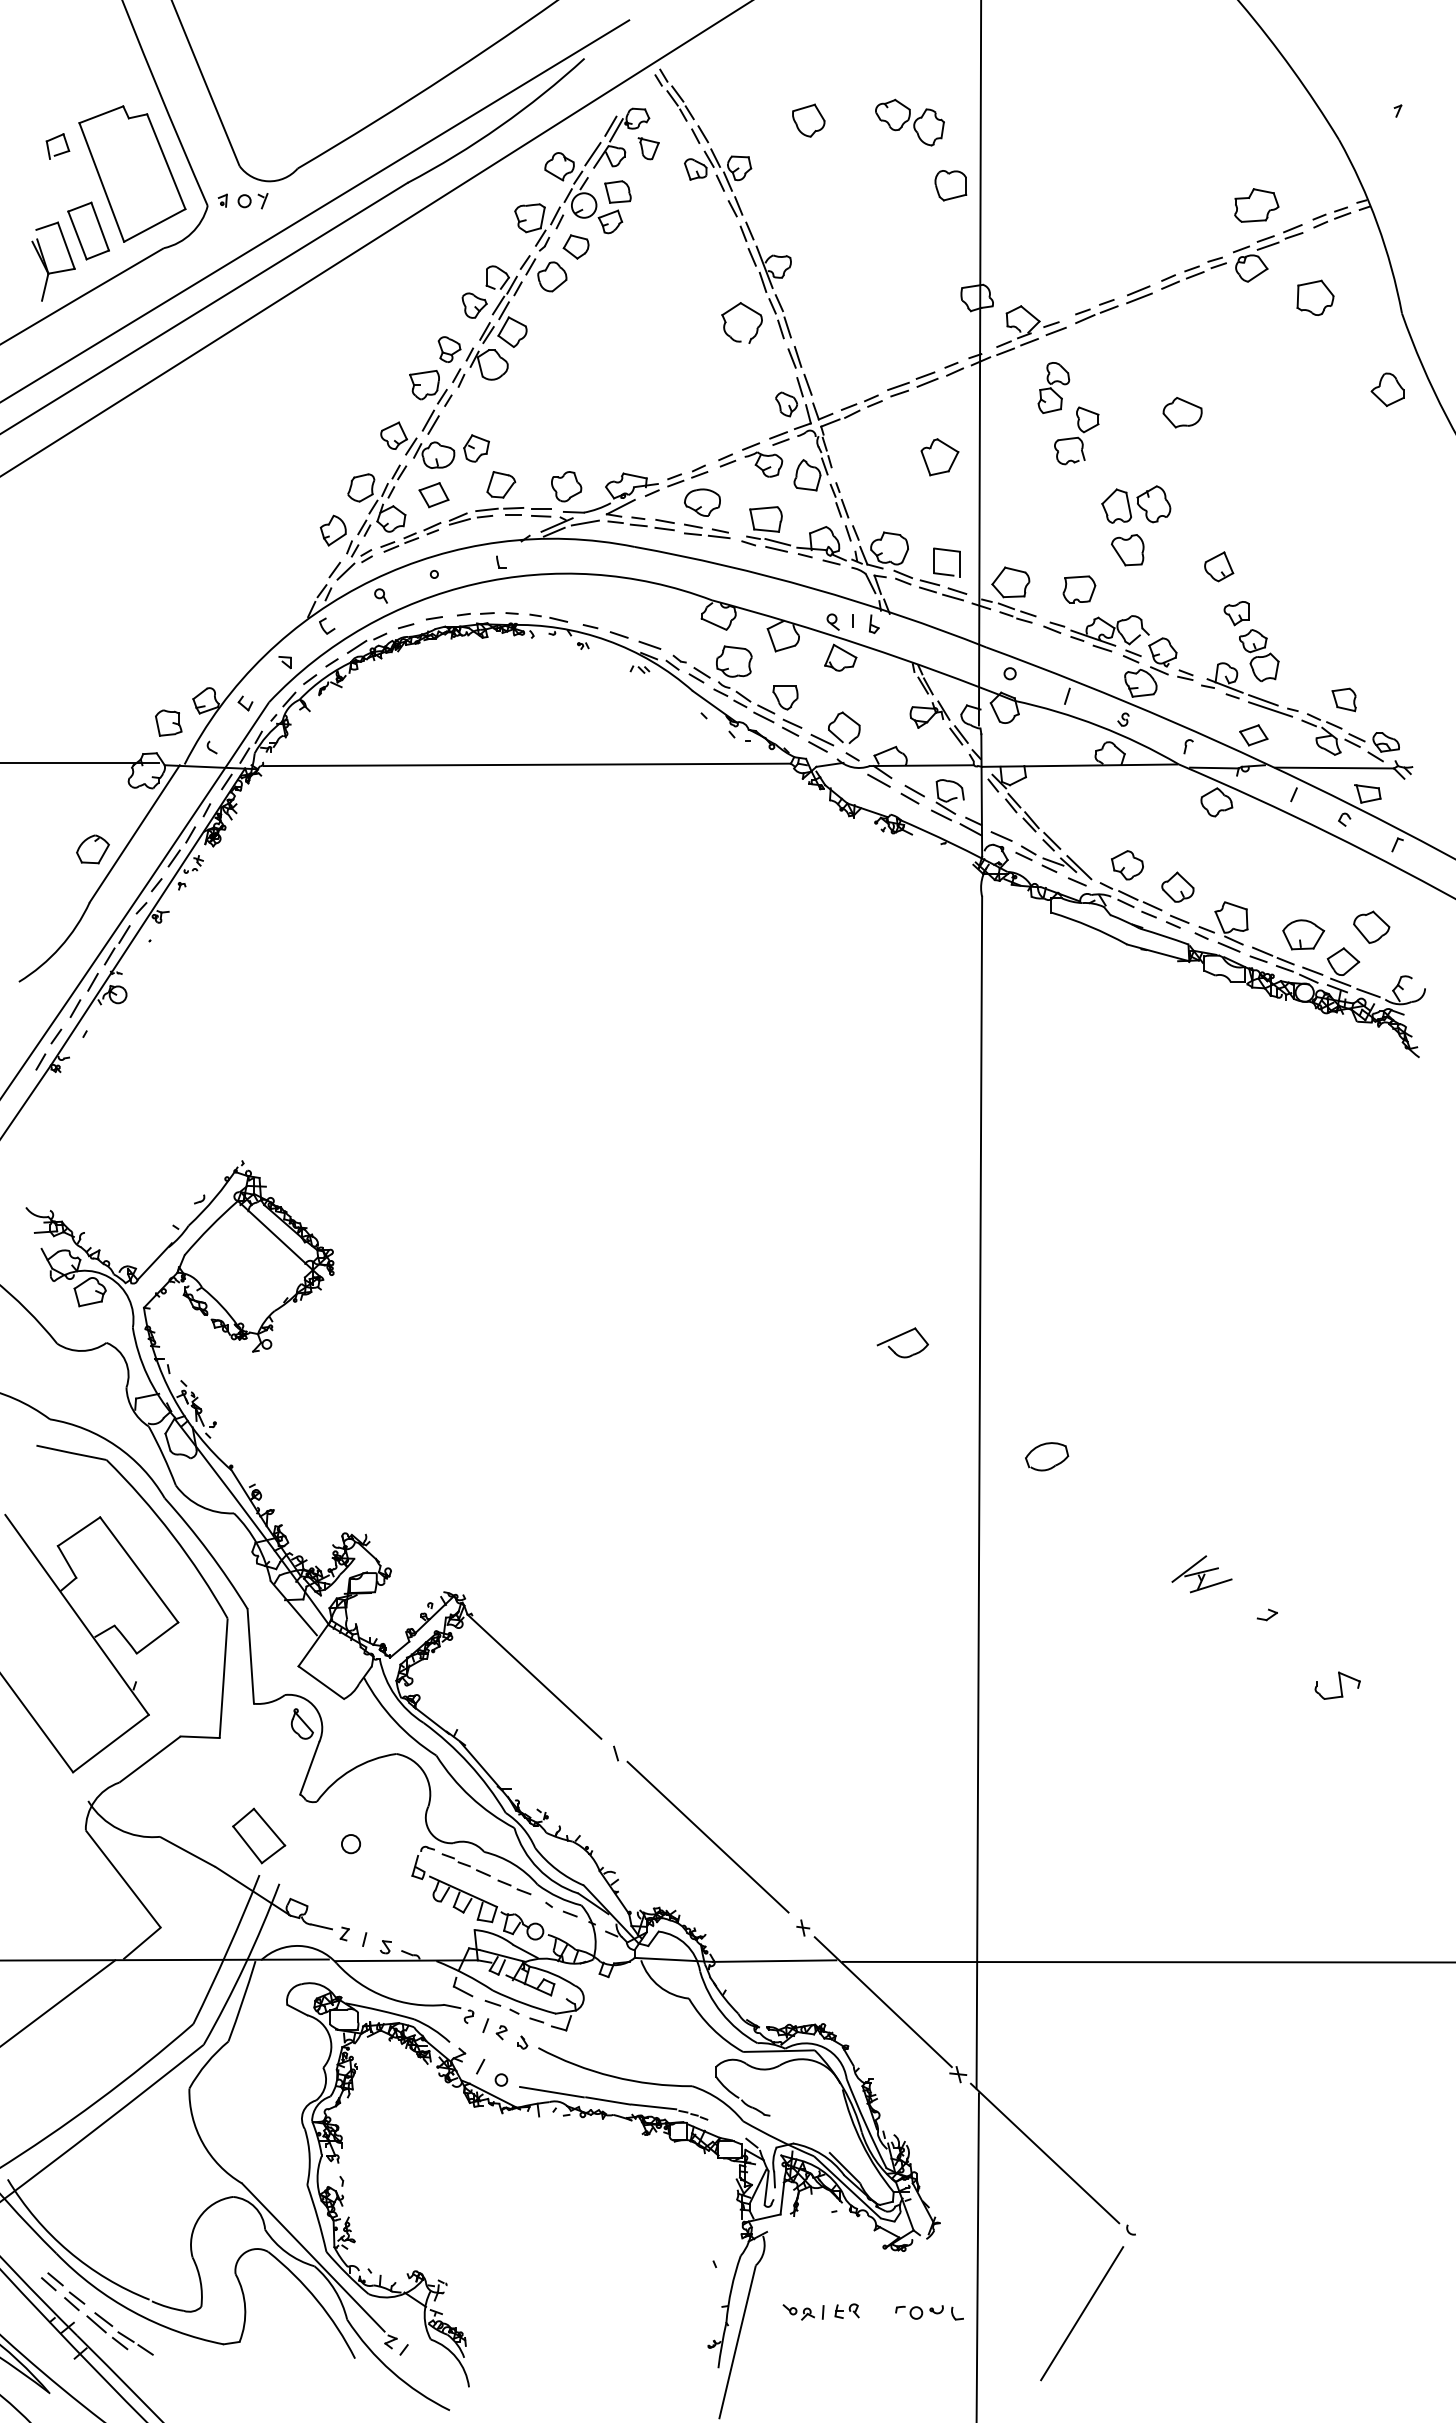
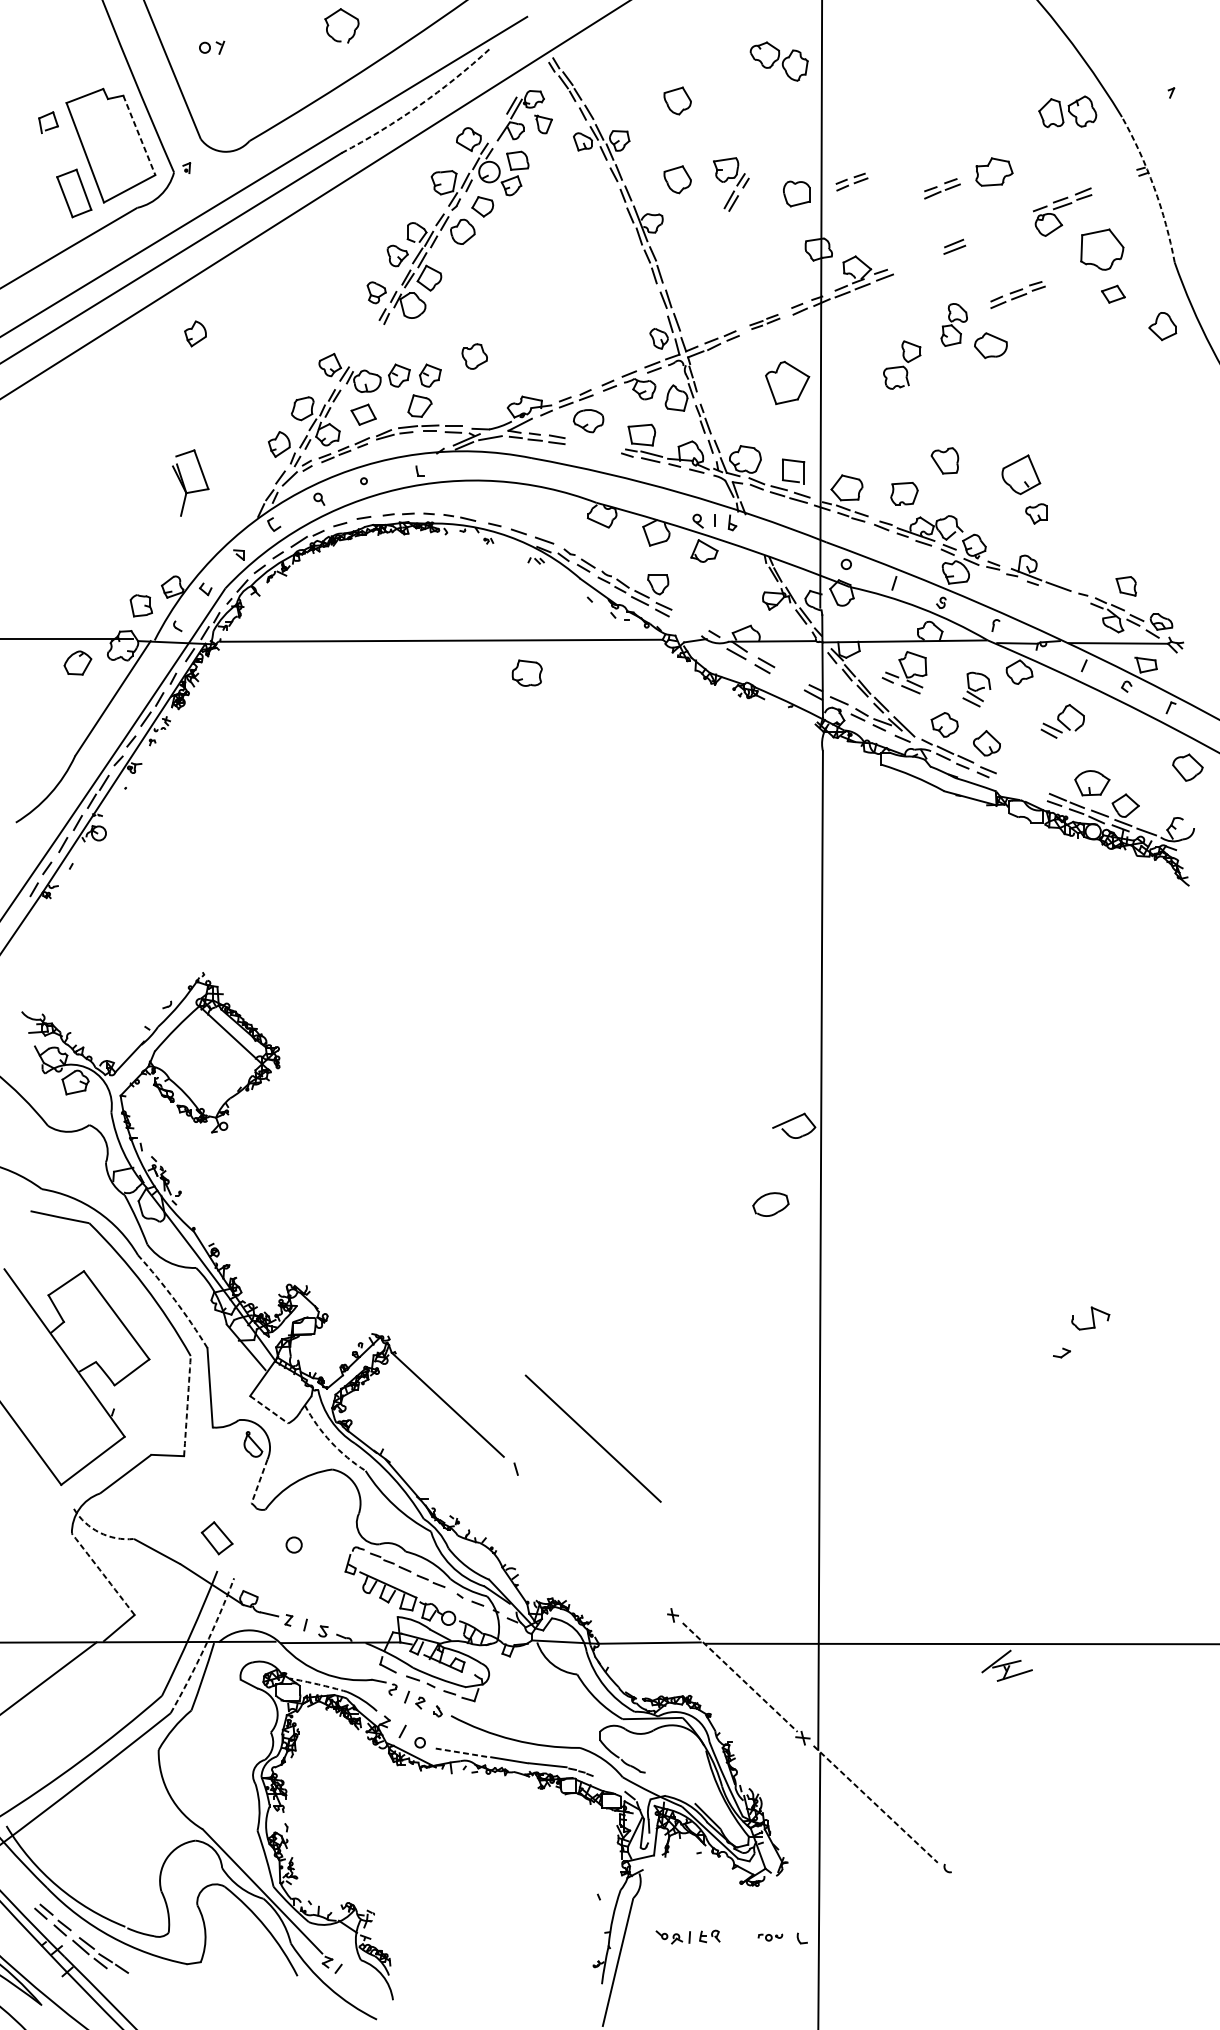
part: (909, 122) -> (778, 61), moved
arc: (500, 126) -> (419, 105), solid -> dashed
line: (592, 154) -> (496, 129), removed
line: (166, 162) -> (139, 136), solid -> dashed
part: (950, 185) -> (796, 193), moved
part: (252, 201) -> (211, 48), moved
part: (1256, 205) -> (994, 172), moved
part: (808, 214) -> (677, 179), added
part: (1331, 217) -> (851, 182), moved
arc: (1377, 224) -> (1154, 187), solid -> dashed
part: (46, 264) -> (184, 485), moved
part: (1193, 272) -> (1017, 294), moved
part: (1315, 297) -> (1102, 249), size x1.4
part: (750, 310) -> (348, 15), moved
part: (1096, 311) -> (942, 188), moved
part: (912, 384) -> (764, 322), size x0.7
part: (1053, 387) -> (953, 324), moved
part: (426, 397) -> (727, 180), moved
part: (232, 398) -> (194, 333), added
part: (513, 448) -> (430, 375), added
part: (939, 457) -> (787, 383), size x1.4
part: (566, 486) -> (474, 356), moved
part: (1136, 504) -> (1067, 111), moved
part: (707, 531) -> (592, 445), removed
part: (1219, 566) -> (1021, 474), size x1.6
part: (1259, 655) -> (1055, 549), removed
part: (734, 661) -> (527, 673), moved
line: (1270, 709) -> (1064, 594), removed
part: (834, 731) -> (1062, 720), moved
part: (1253, 735) -> (1113, 294), moved
part: (947, 800) -> (976, 689), moved
part: (92, 849) -> (77, 663), moved
part: (1221, 926) -> (904, 672), moved
part: (1371, 926) -> (1187, 766), moved
part: (900, 1336) -> (792, 1120), moved
part: (1047, 1456) -> (771, 1204), moved
arc: (208, 1551) -> (174, 1299), solid -> dashed
part: (1201, 1574) -> (1006, 1666), moved
arc: (223, 1678) -> (187, 1406), solid -> dashed
line: (321, 1682) -> (269, 1409), solid -> dashed
part: (1337, 1685) -> (1090, 1318), moved
arc: (395, 1721) -> (331, 1442), solid -> dashed
line: (309, 1768) -> (259, 1481), solid -> dashed
arc: (118, 1829) -> (99, 1532), solid -> dashed
part: (259, 1835) -> (217, 1537), size x0.7
line: (707, 1836) -> (592, 1438), moved
arc: (123, 1879) -> (103, 1574), solid -> dashed
arc: (244, 1965) -> (204, 1646), solid -> dashed
line: (883, 2002) -> (740, 1677), solid -> dashed
arc: (380, 2010) -> (318, 1684), solid -> dashed
line: (552, 2092) -> (462, 1753), solid -> dashed
line: (1045, 2153) -> (876, 1804), solid -> dashed
part: (919, 2312) -> (770, 1937), size x0.6
line: (1082, 2313) -> (907, 1938), removed

